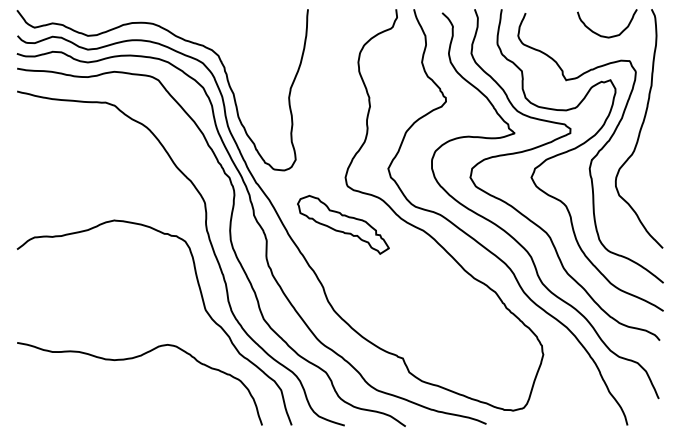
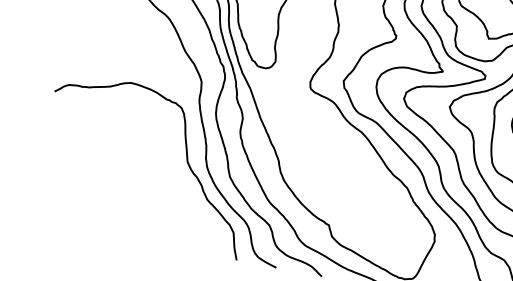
part: (343, 224) -> (302, 116), removed
curve: (132, 359) -> (126, 189), removed

